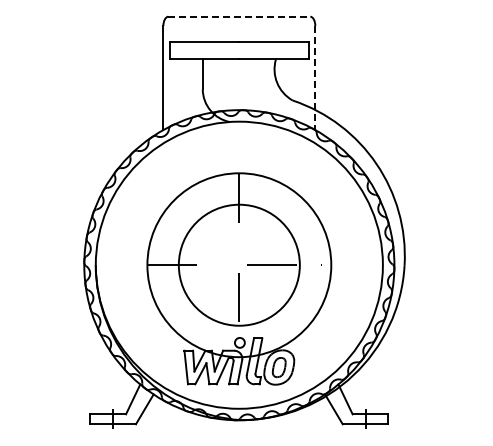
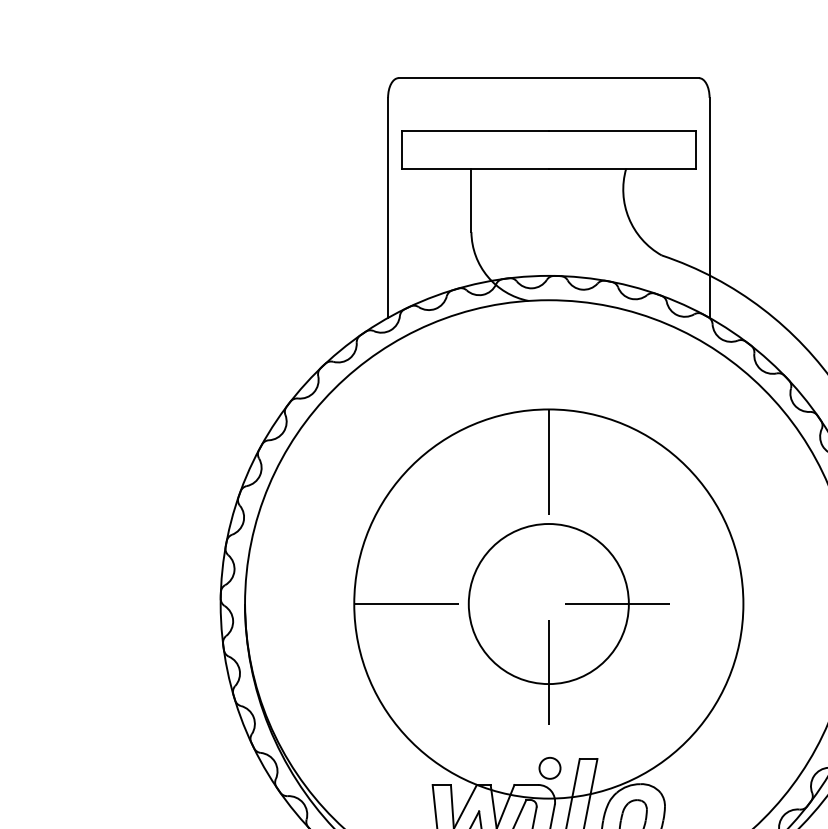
line: (239, 16) -> (549, 77), dashed -> solid
line: (315, 78) -> (709, 208), dashed -> solid
circle: (239, 265) -> (549, 604), size x0.62

